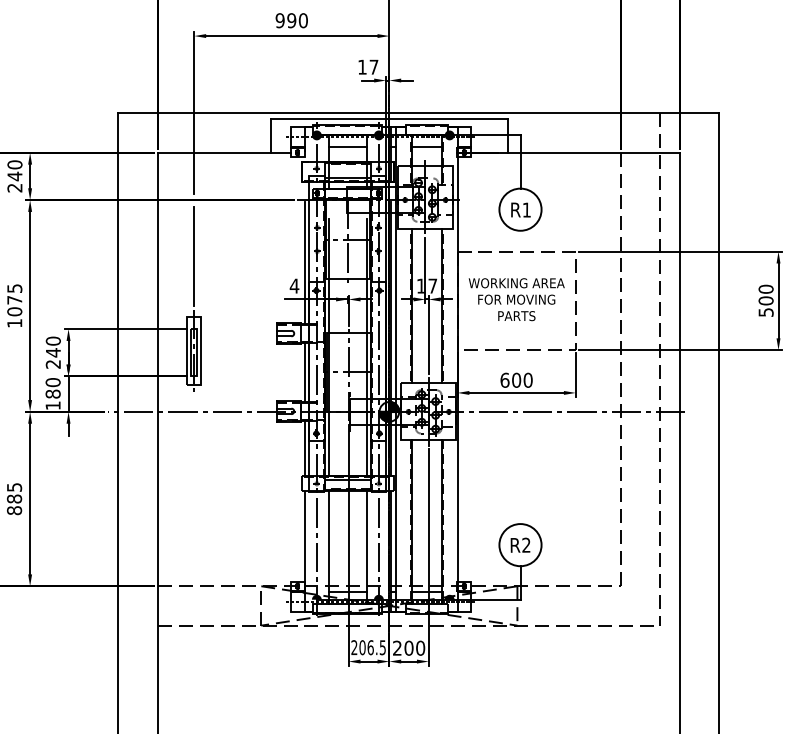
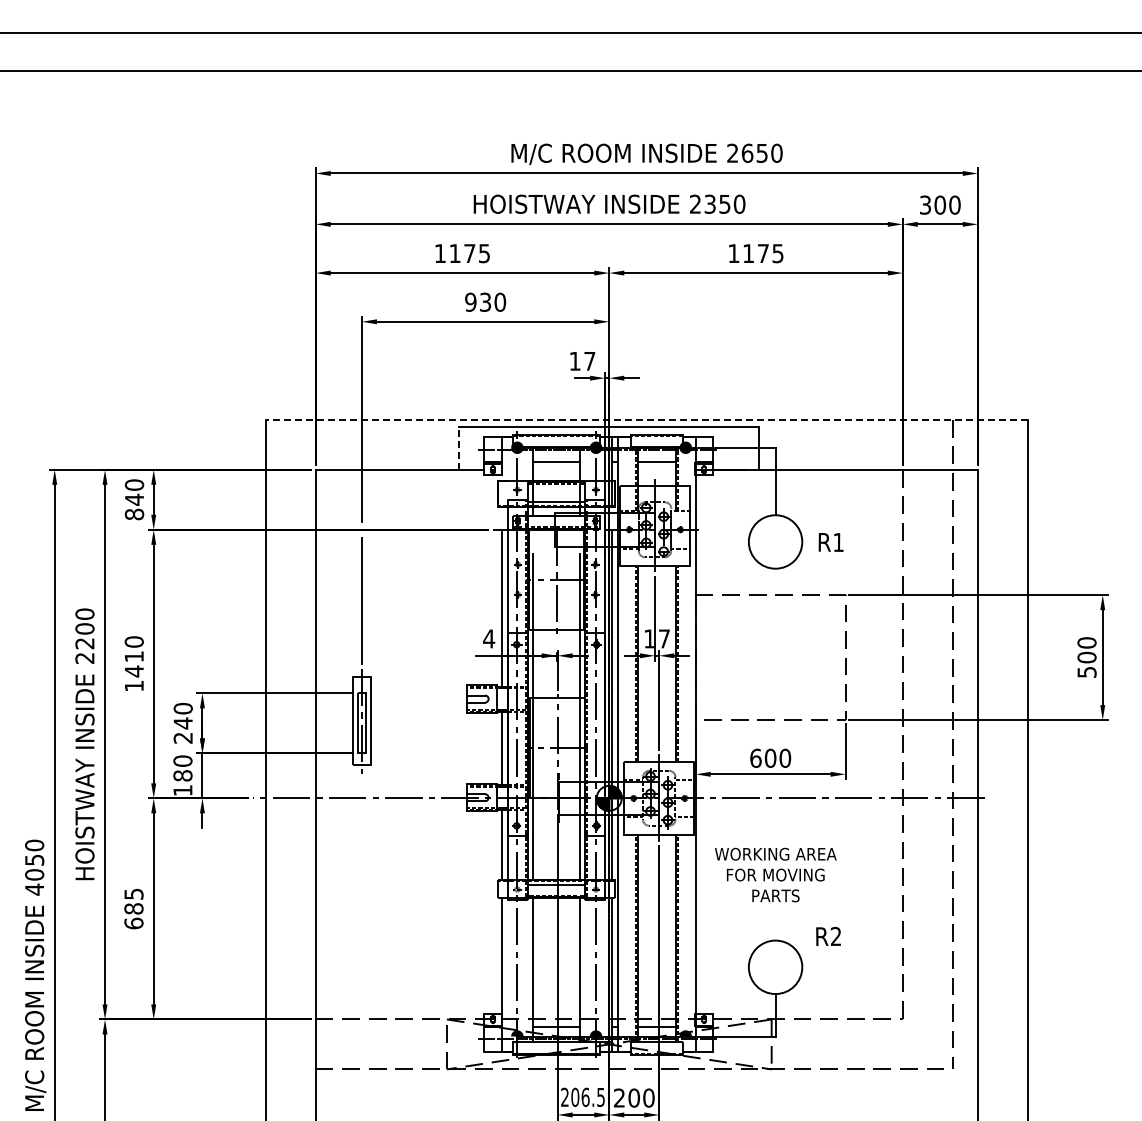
text: (291, 20) -> (485, 301), 990 -> 930
line: (418, 113) -> (646, 419), solid -> dashed
line: (271, 135) -> (459, 448), solid -> dashed
text: (14, 188) -> (134, 514), 240 -> 840
text: (520, 210) -> (830, 542), moved
text: (516, 299) -> (775, 874), moved
text: (14, 300) -> (133, 656), 1075 -> 1410
text: (14, 510) -> (133, 923), 885 -> 685
text: (520, 544) -> (828, 935), moved

